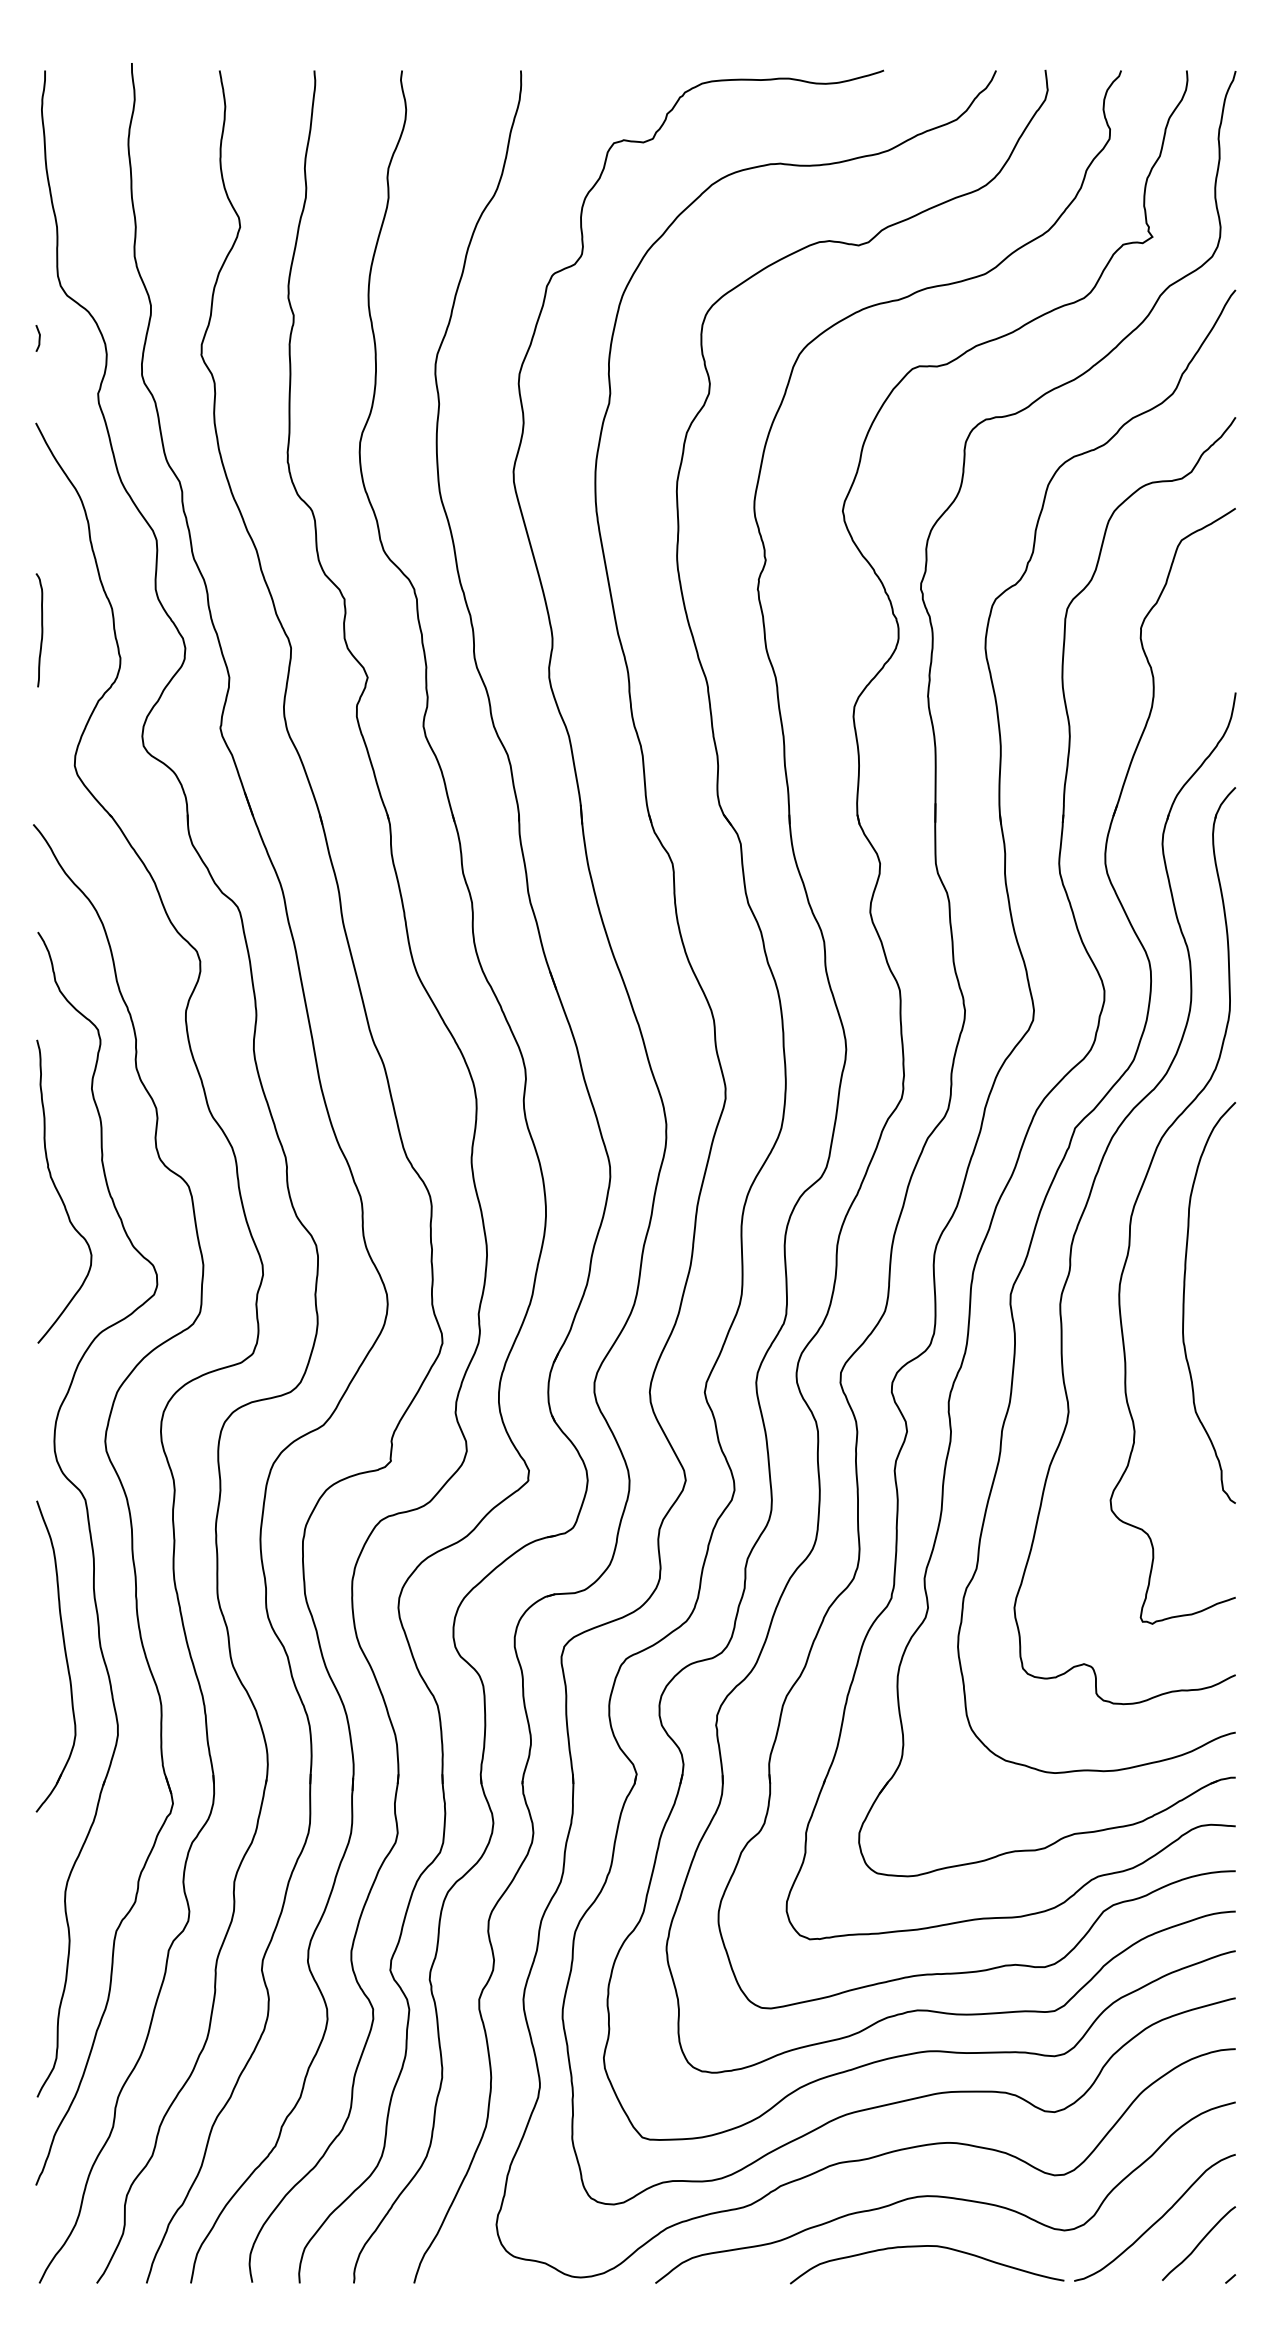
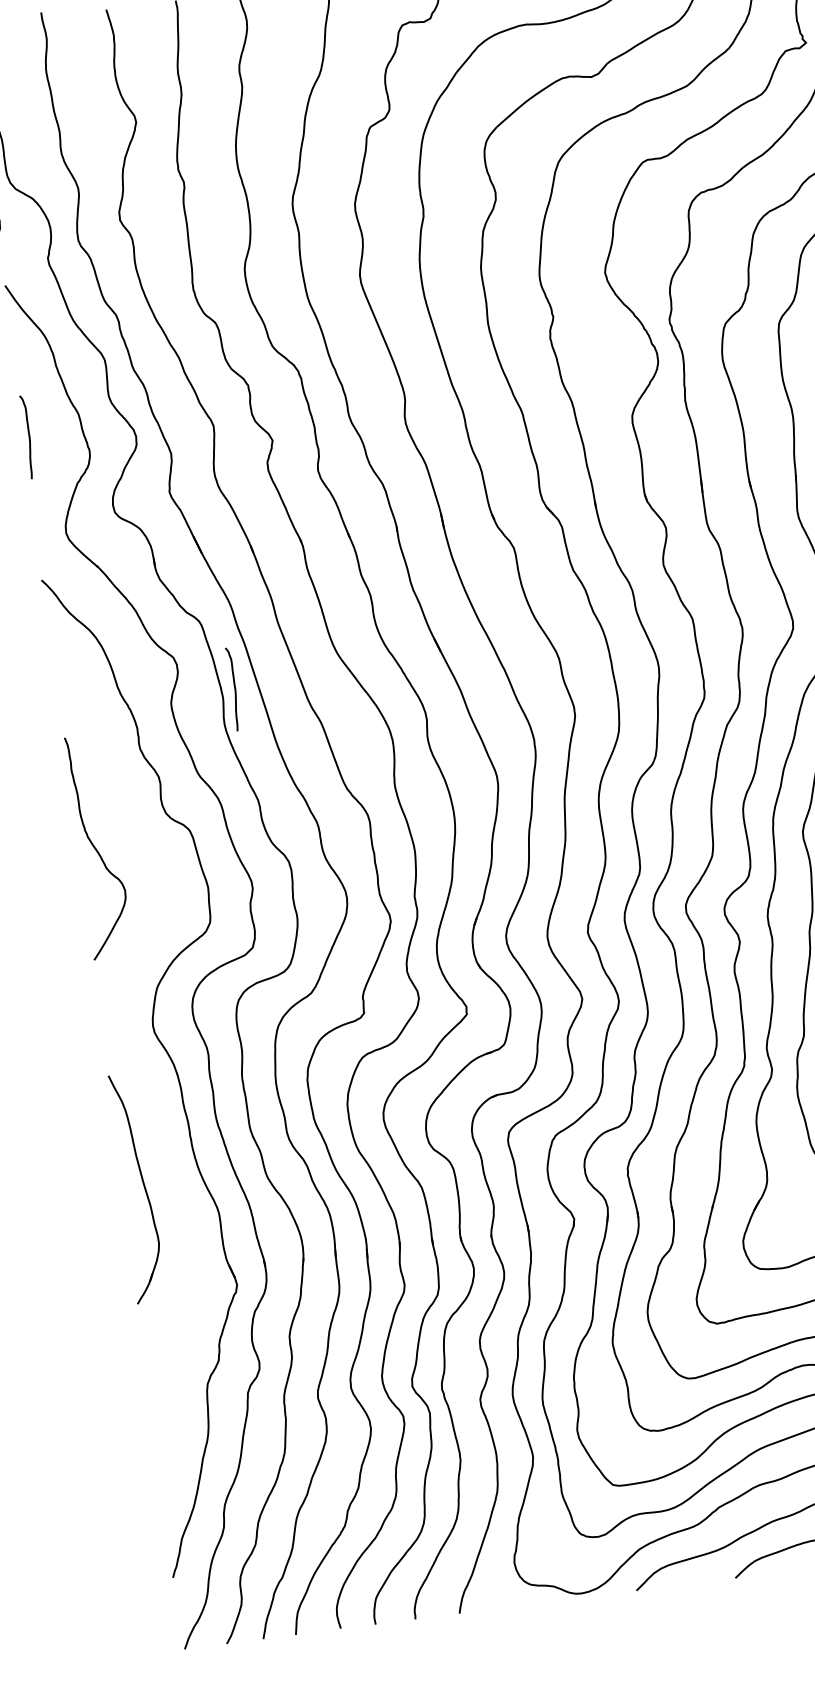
curve: (273, 1004) -> (234, 689), added
part: (89, 1518) -> (148, 1083), removed

